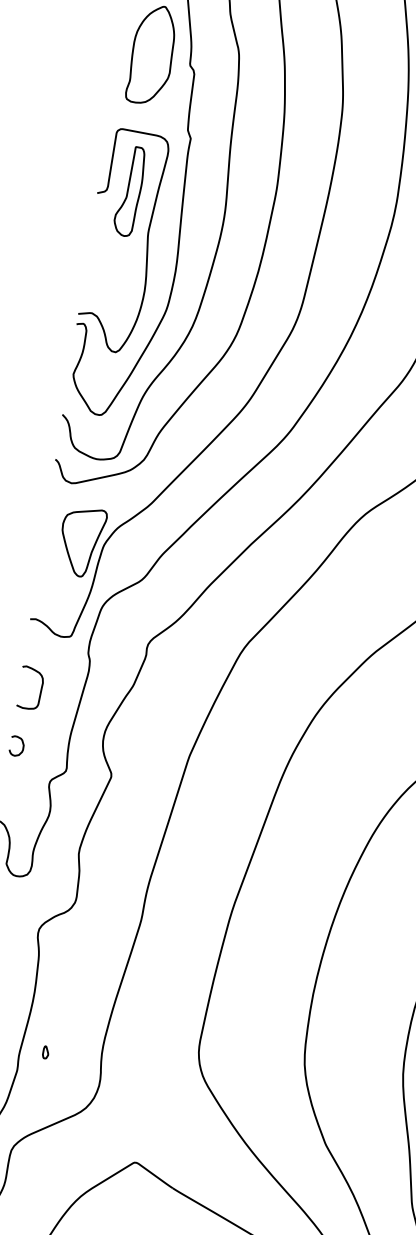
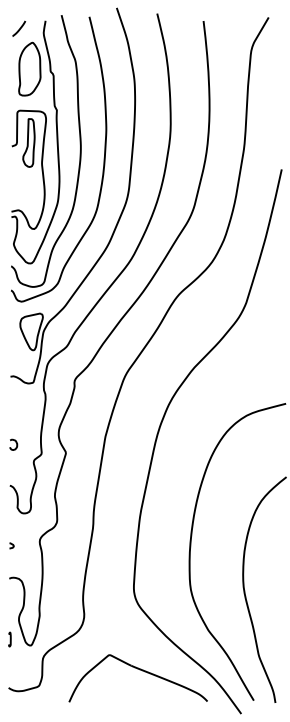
curve: (40, 690) -> (21, 413), removed
part: (46, 1053) -> (53, 604), removed

